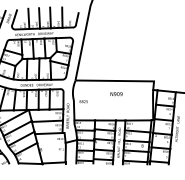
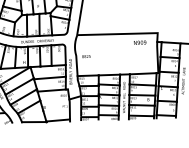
text: (116, 94) -> (140, 43), moved

